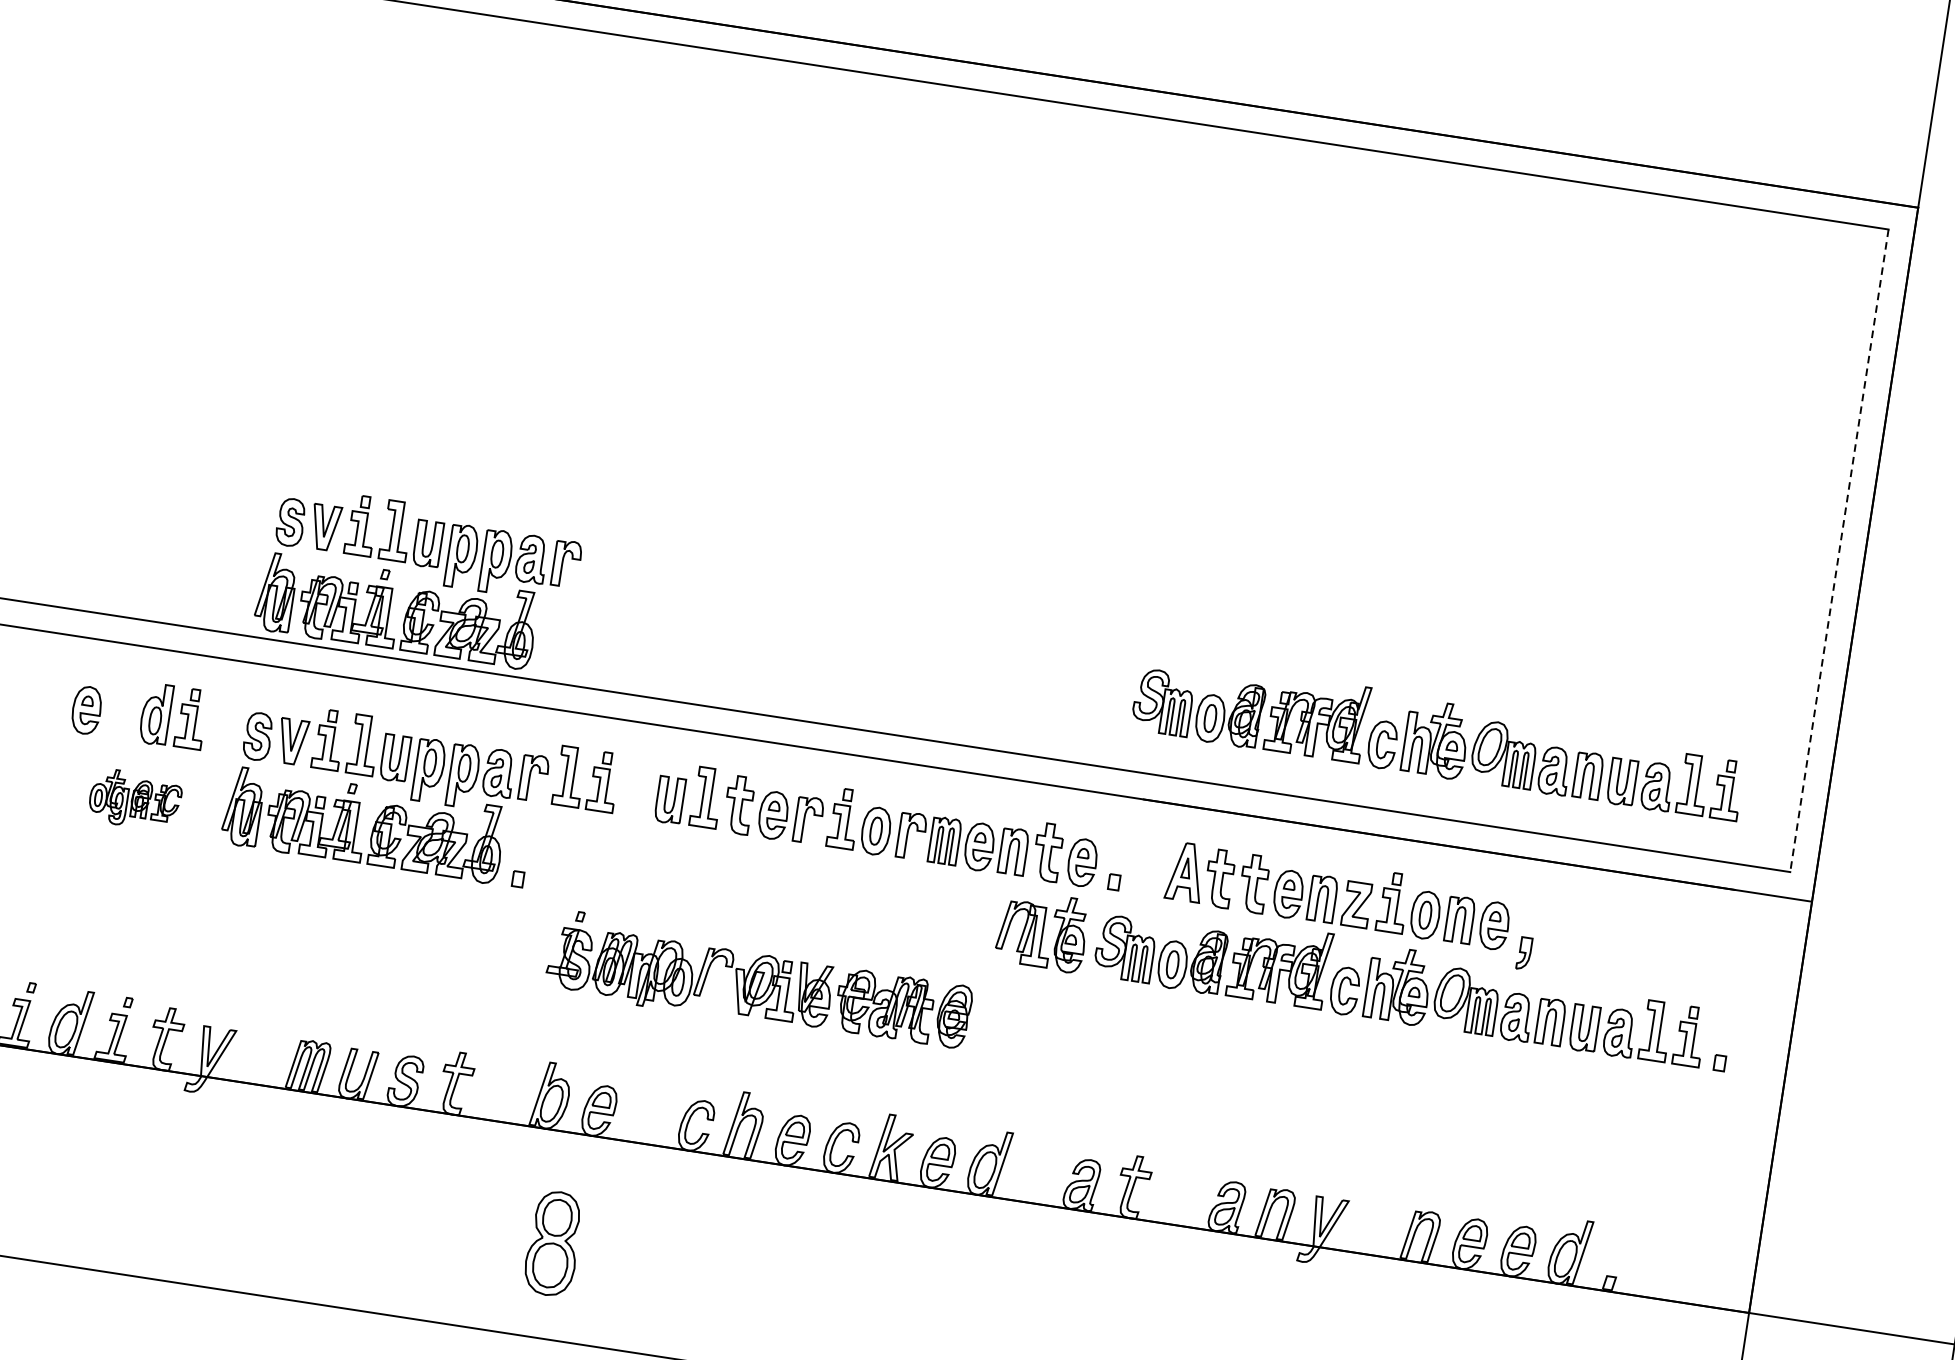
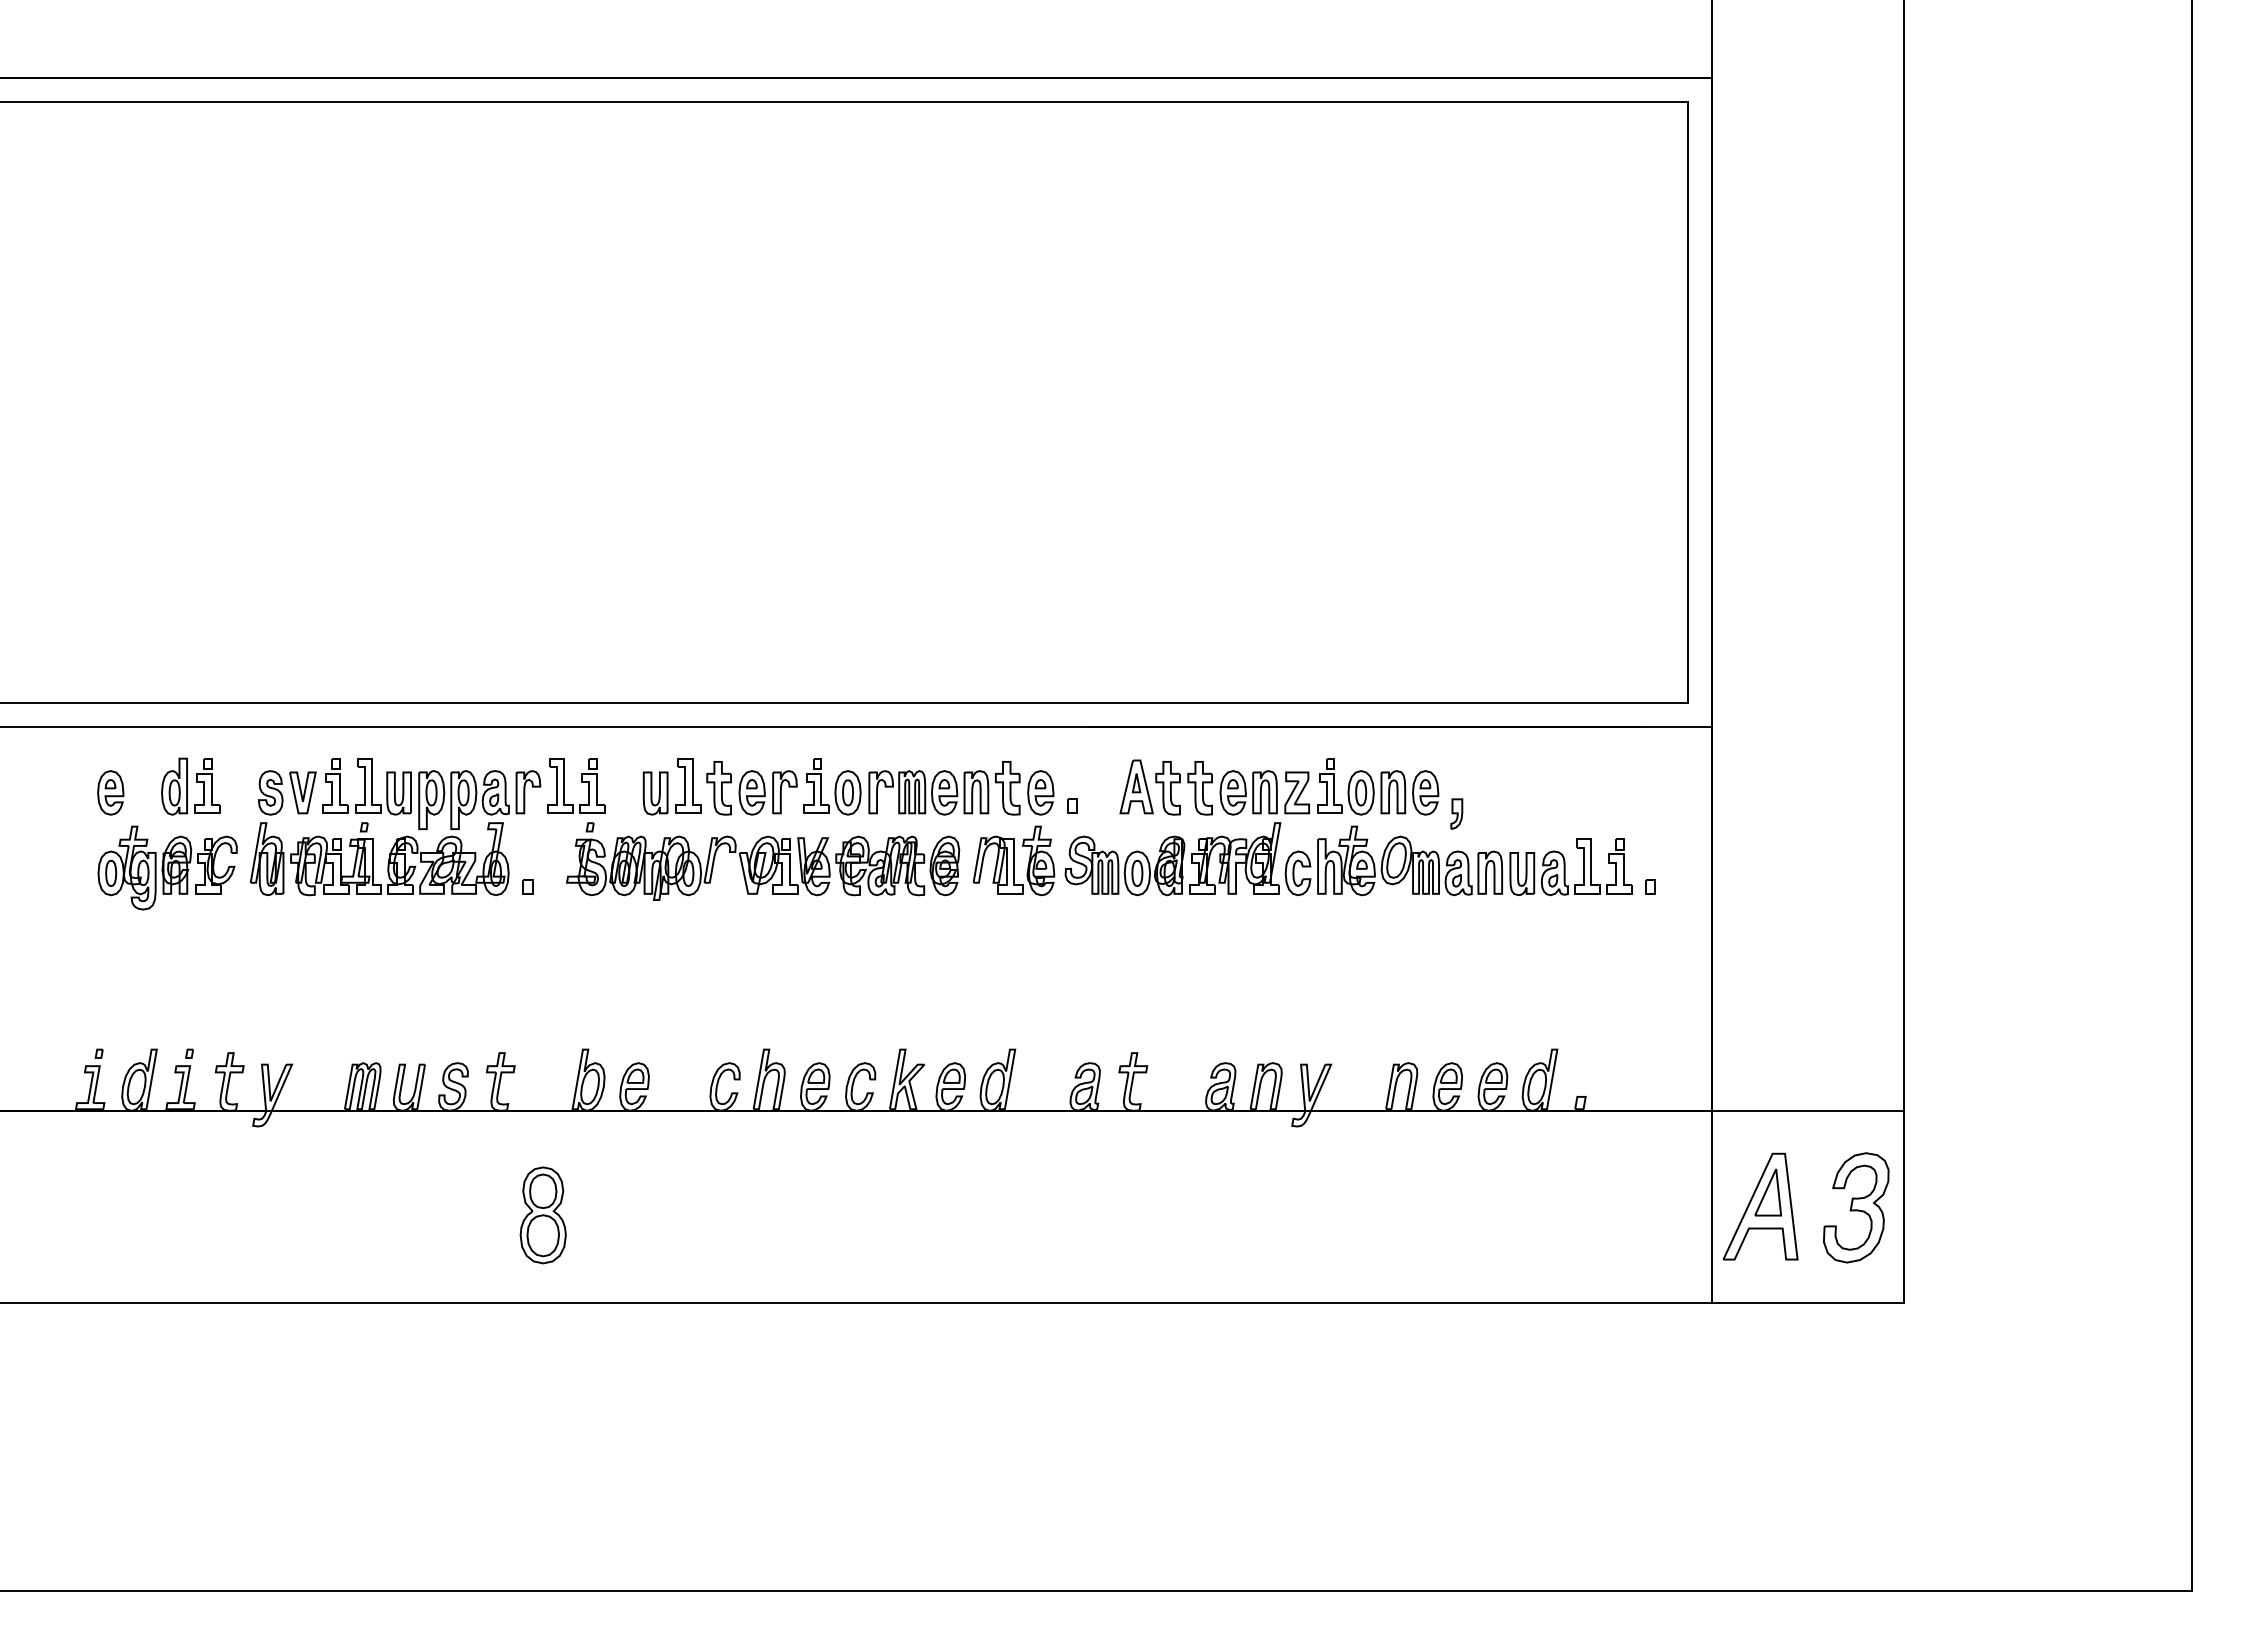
line: (1839, 550) -> (1688, 402), dashed -> solid
part: (422, 591) -> (400, 637), removed
part: (1438, 738) -> (1348, 629), removed
part: (135, 799) -> (167, 867), size x1.67
part: (760, 981) -> (763, 861), moved
part: (552, 1243) -> (542, 1215), moved

